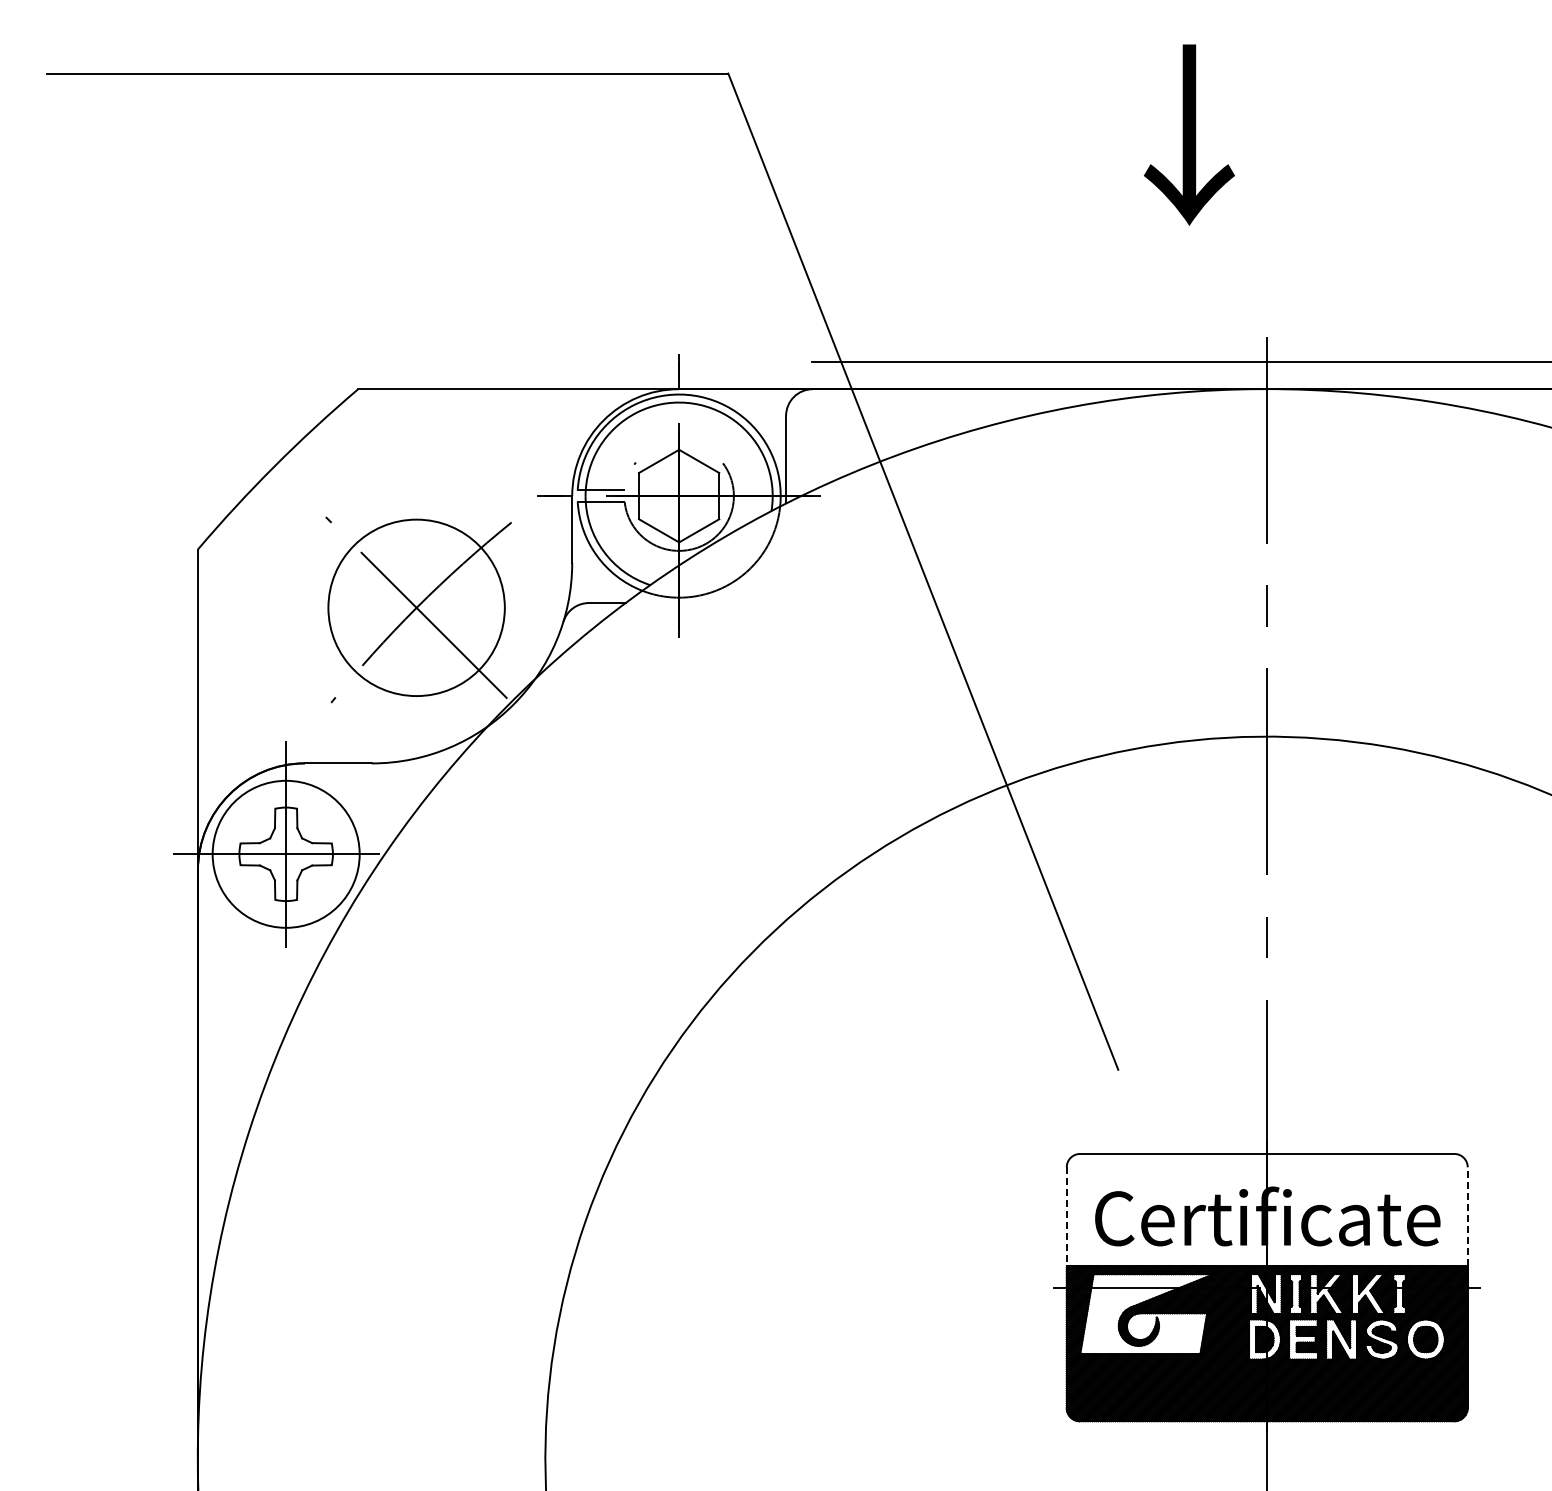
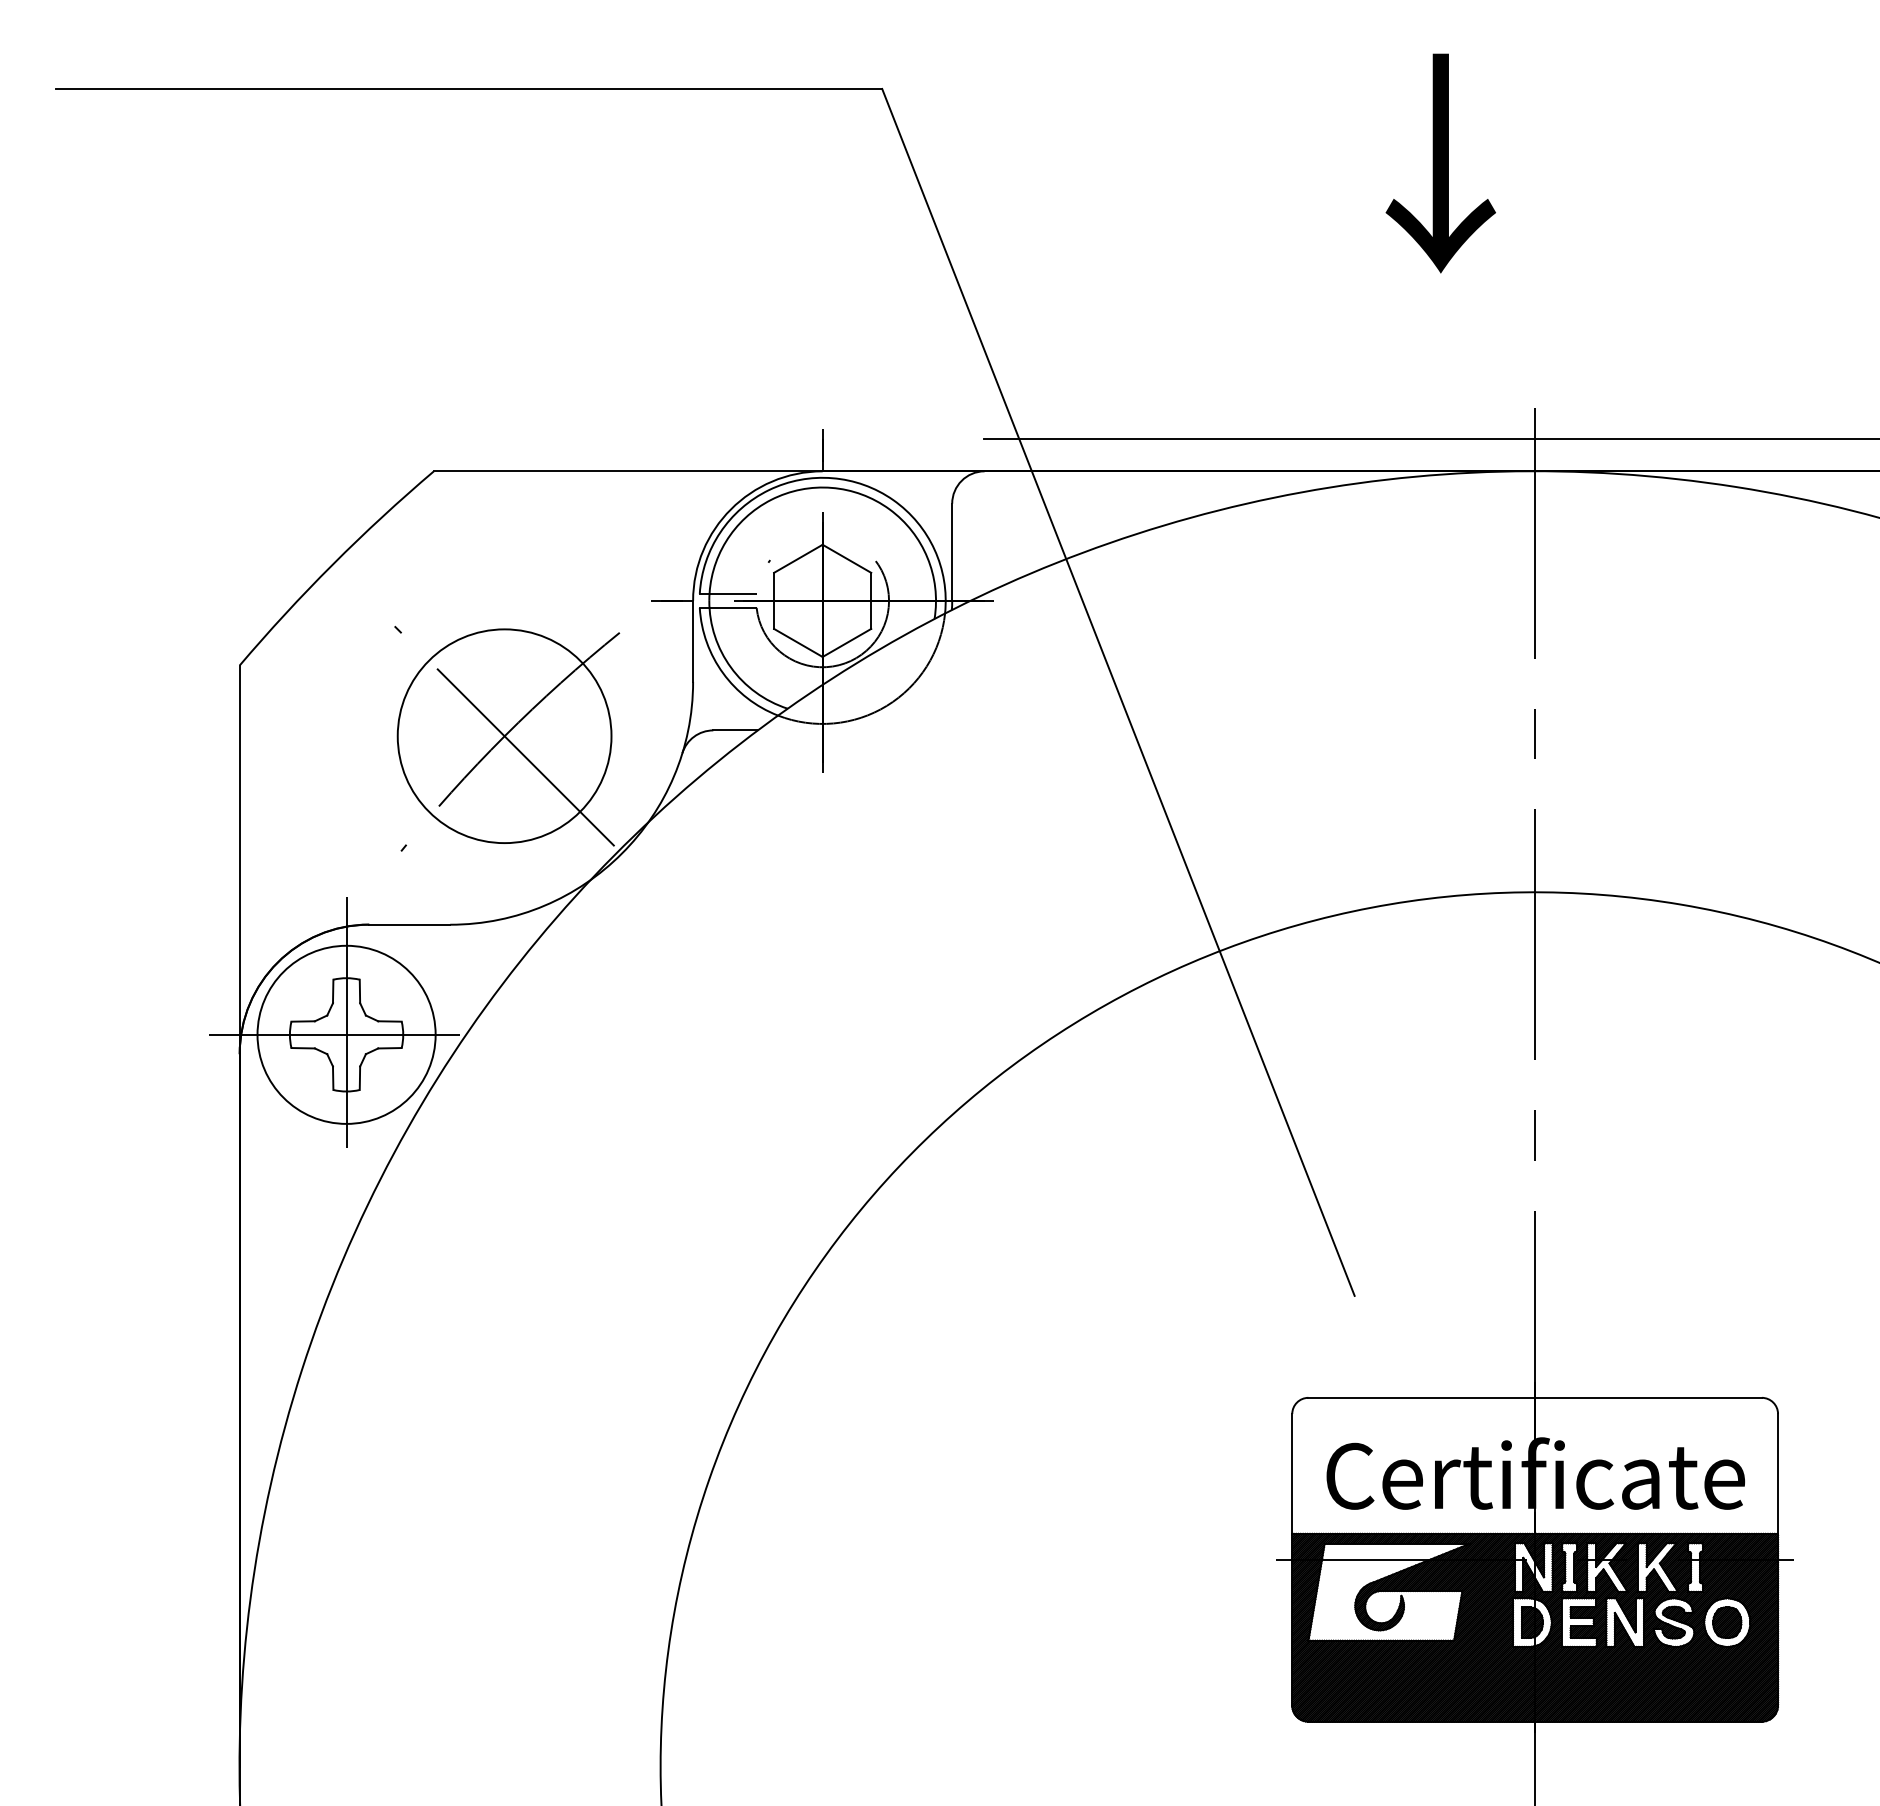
line: (1467, 1216) -> (1777, 1473), dashed -> solid
line: (1066, 1217) -> (1291, 1474), dashed -> solid

